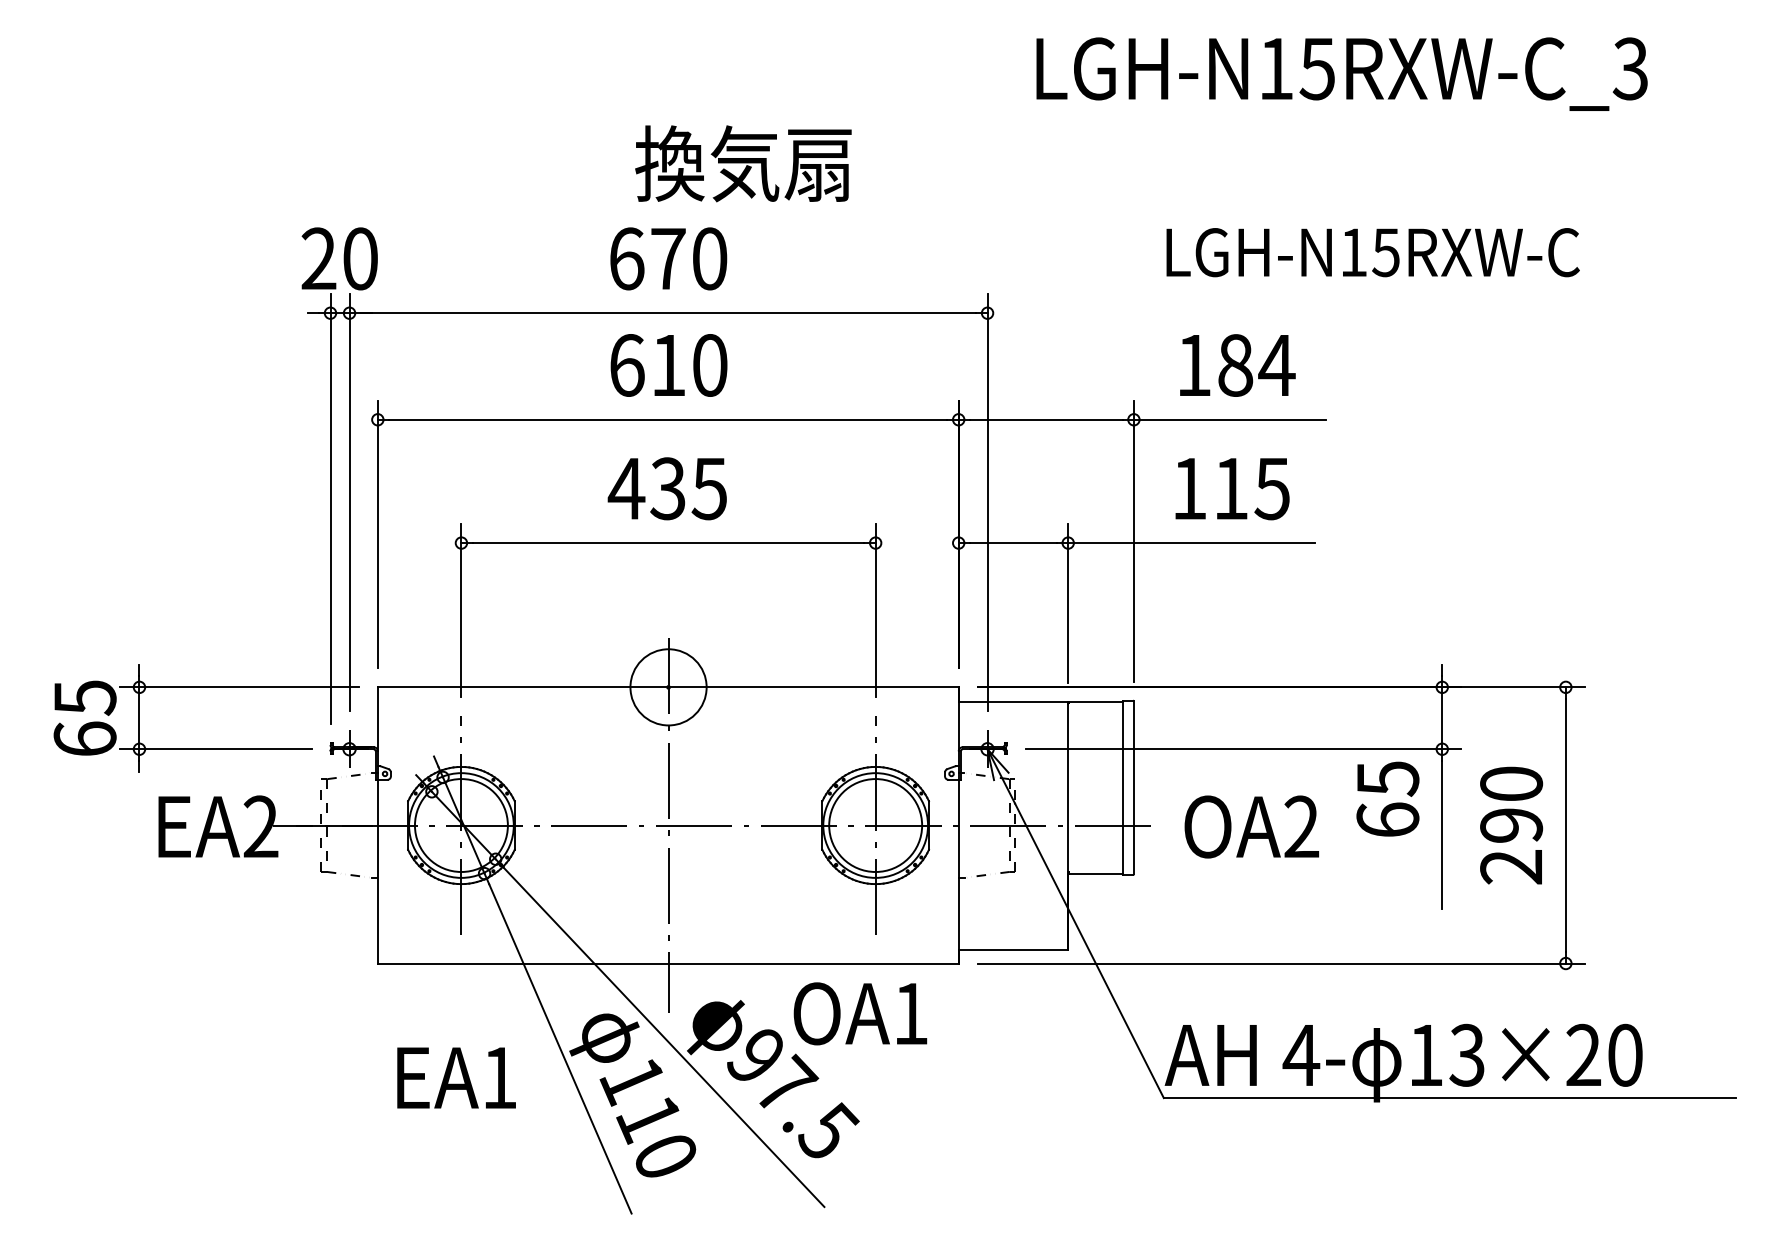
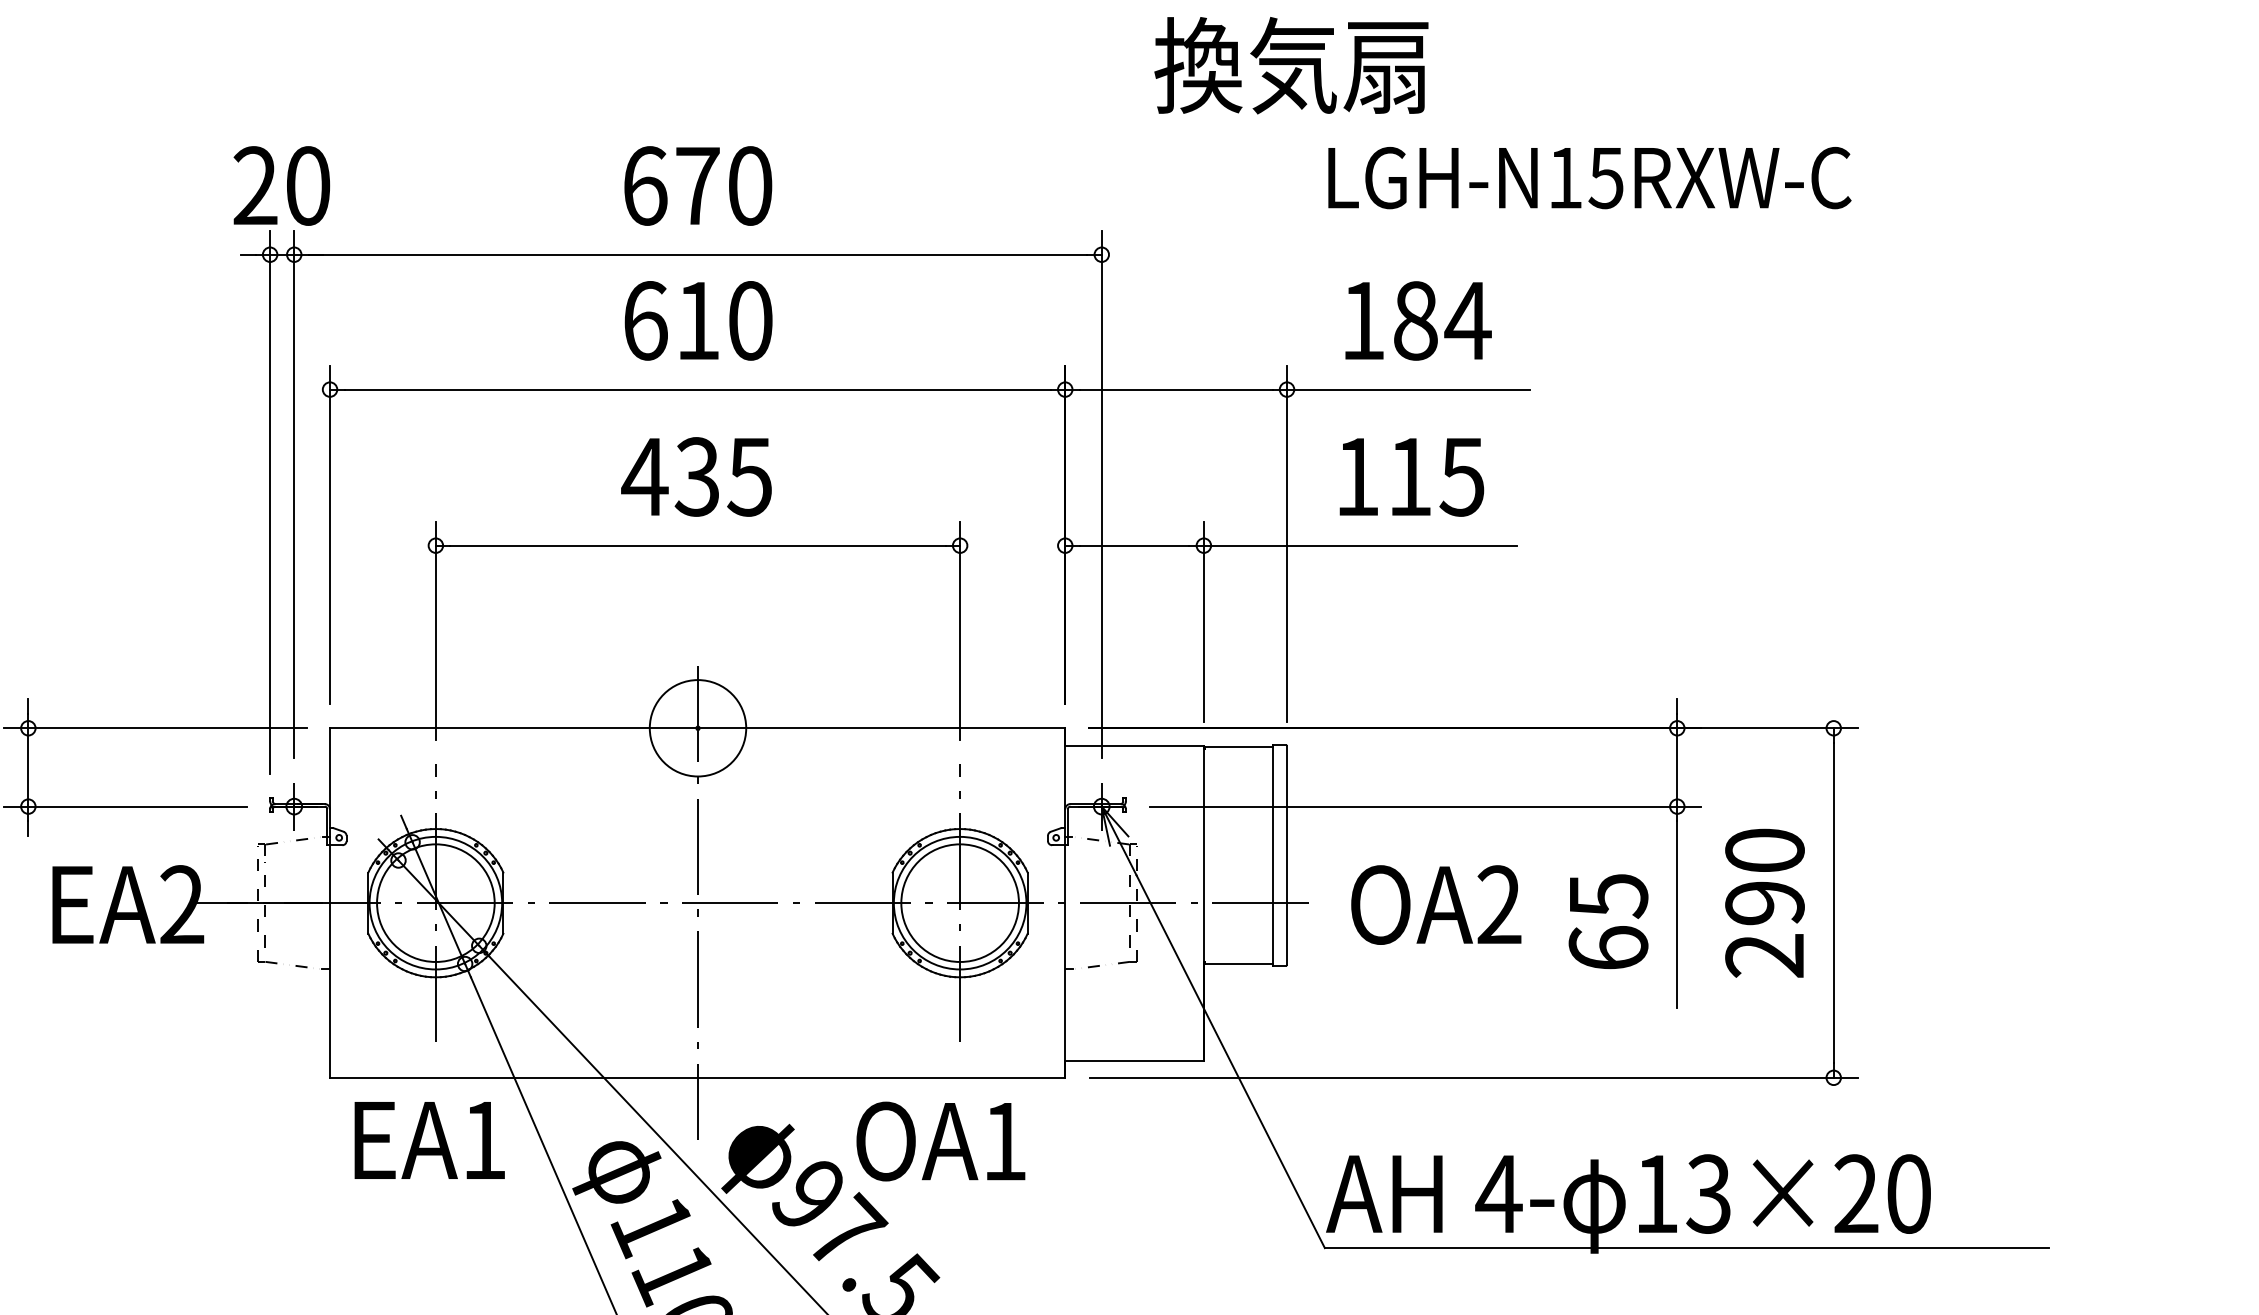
text: (743, 163) -> (1291, 65), moved
text: (1387, 798) -> (1607, 920), moved
text: (456, 1077) -> (429, 1139), moved

